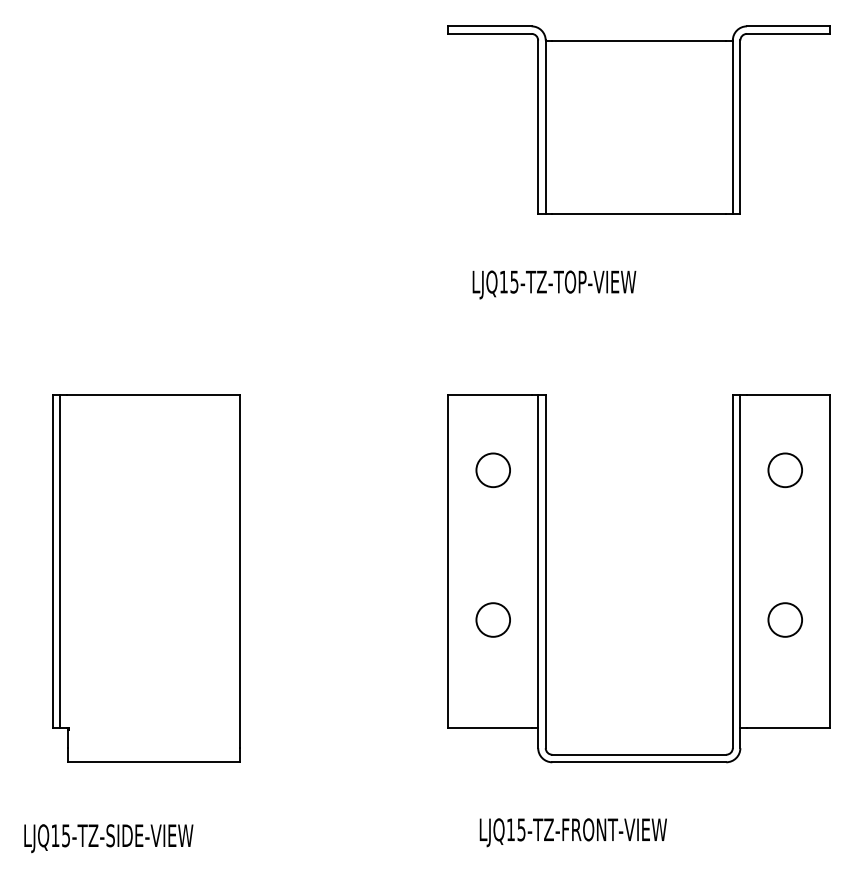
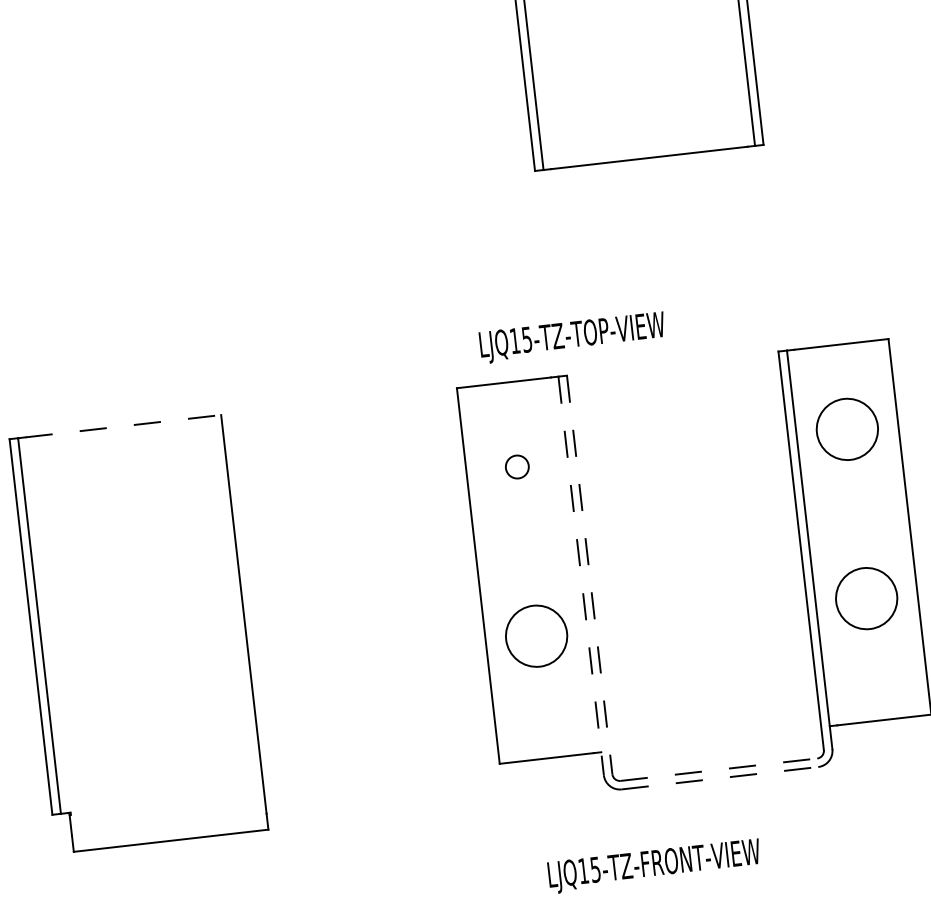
text: (554, 284) -> (572, 337), moved
line: (153, 395) -> (123, 426), solid -> dashed
circle: (493, 470) -> (517, 467), size x0.6
circle: (785, 470) -> (847, 429), size x1.6
line: (538, 572) -> (581, 576), solid -> dashed
line: (545, 572) -> (589, 575), solid -> dashed
circle: (493, 619) -> (536, 635), size x1.6
circle: (785, 619) -> (866, 598), size x1.6
line: (639, 754) -> (719, 769), solid -> dashed
line: (639, 762) -> (720, 778), solid -> dashed

